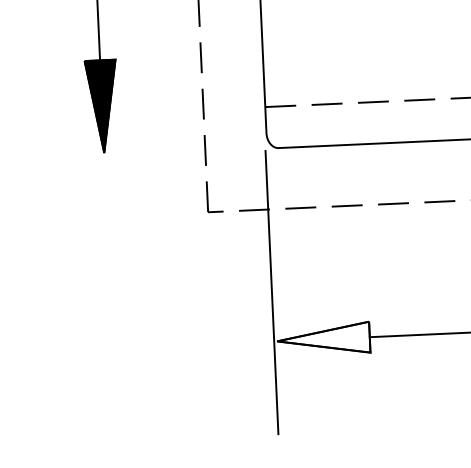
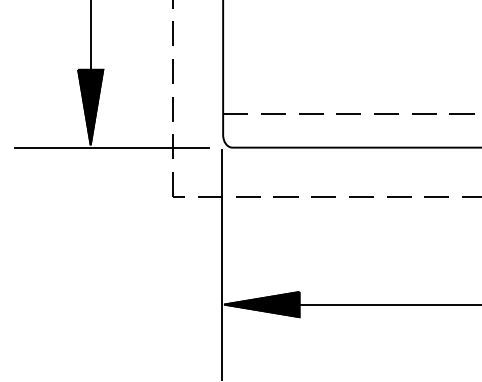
line: (129, 154) -> (111, 147), added
fill: (323, 339) -> (261, 304), added

